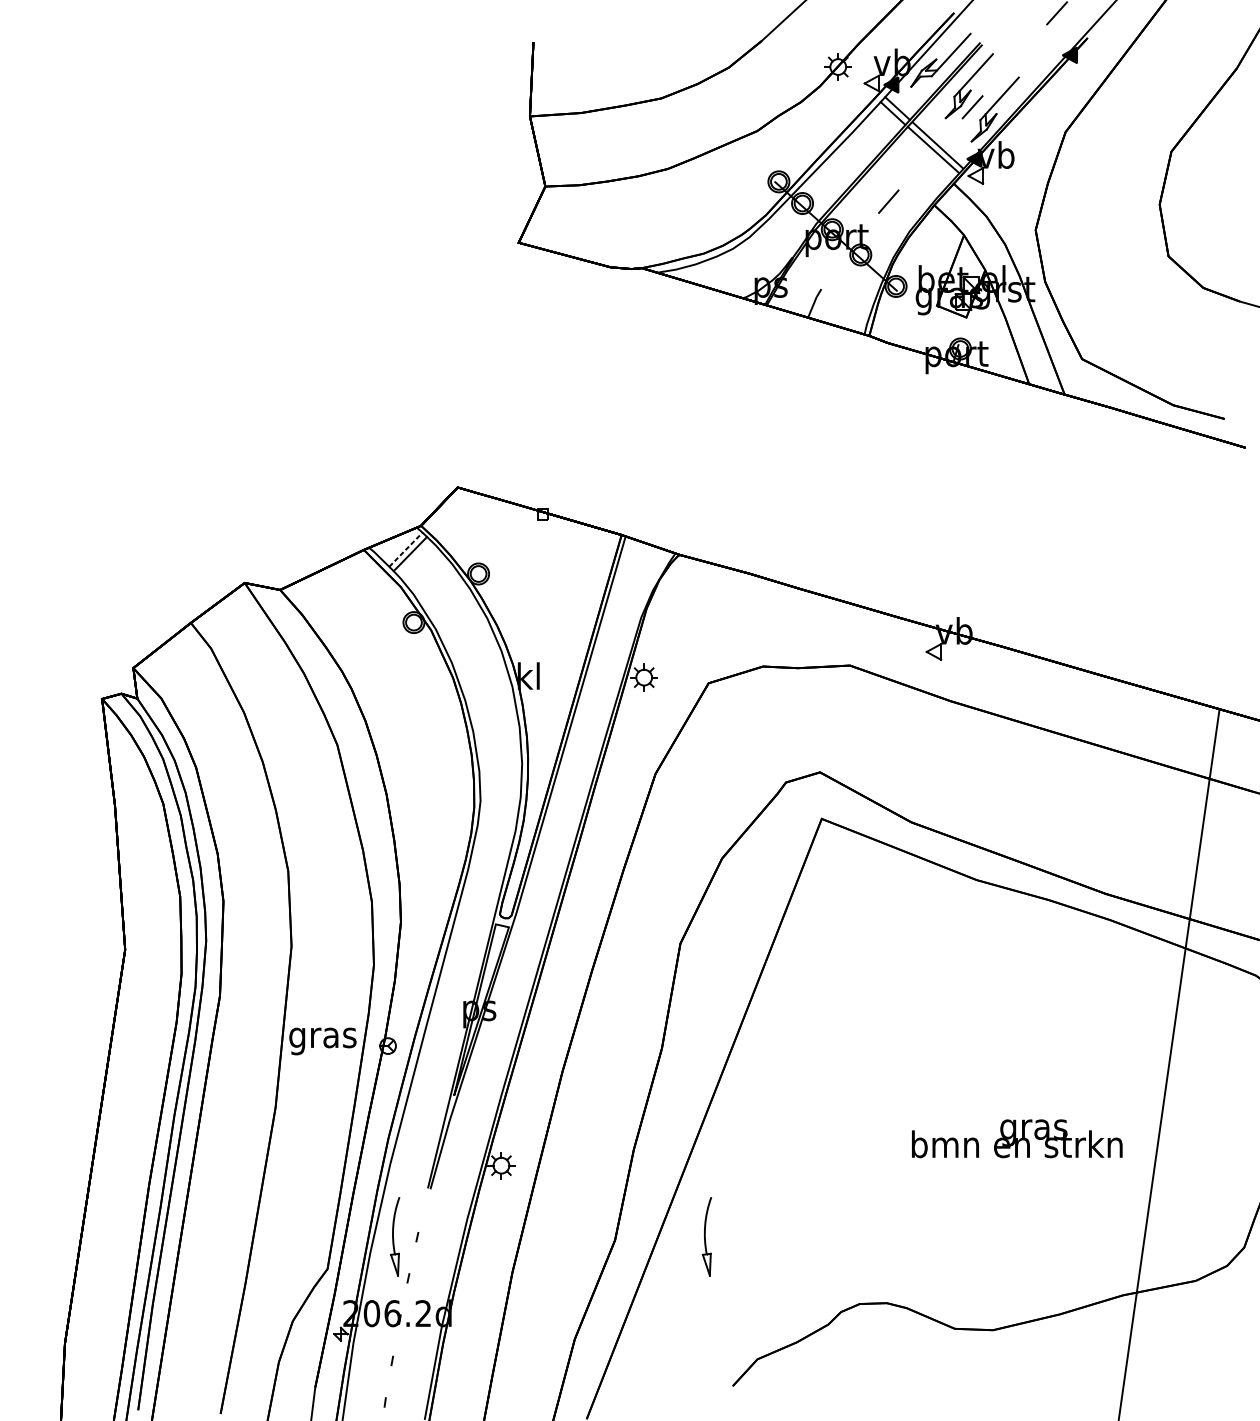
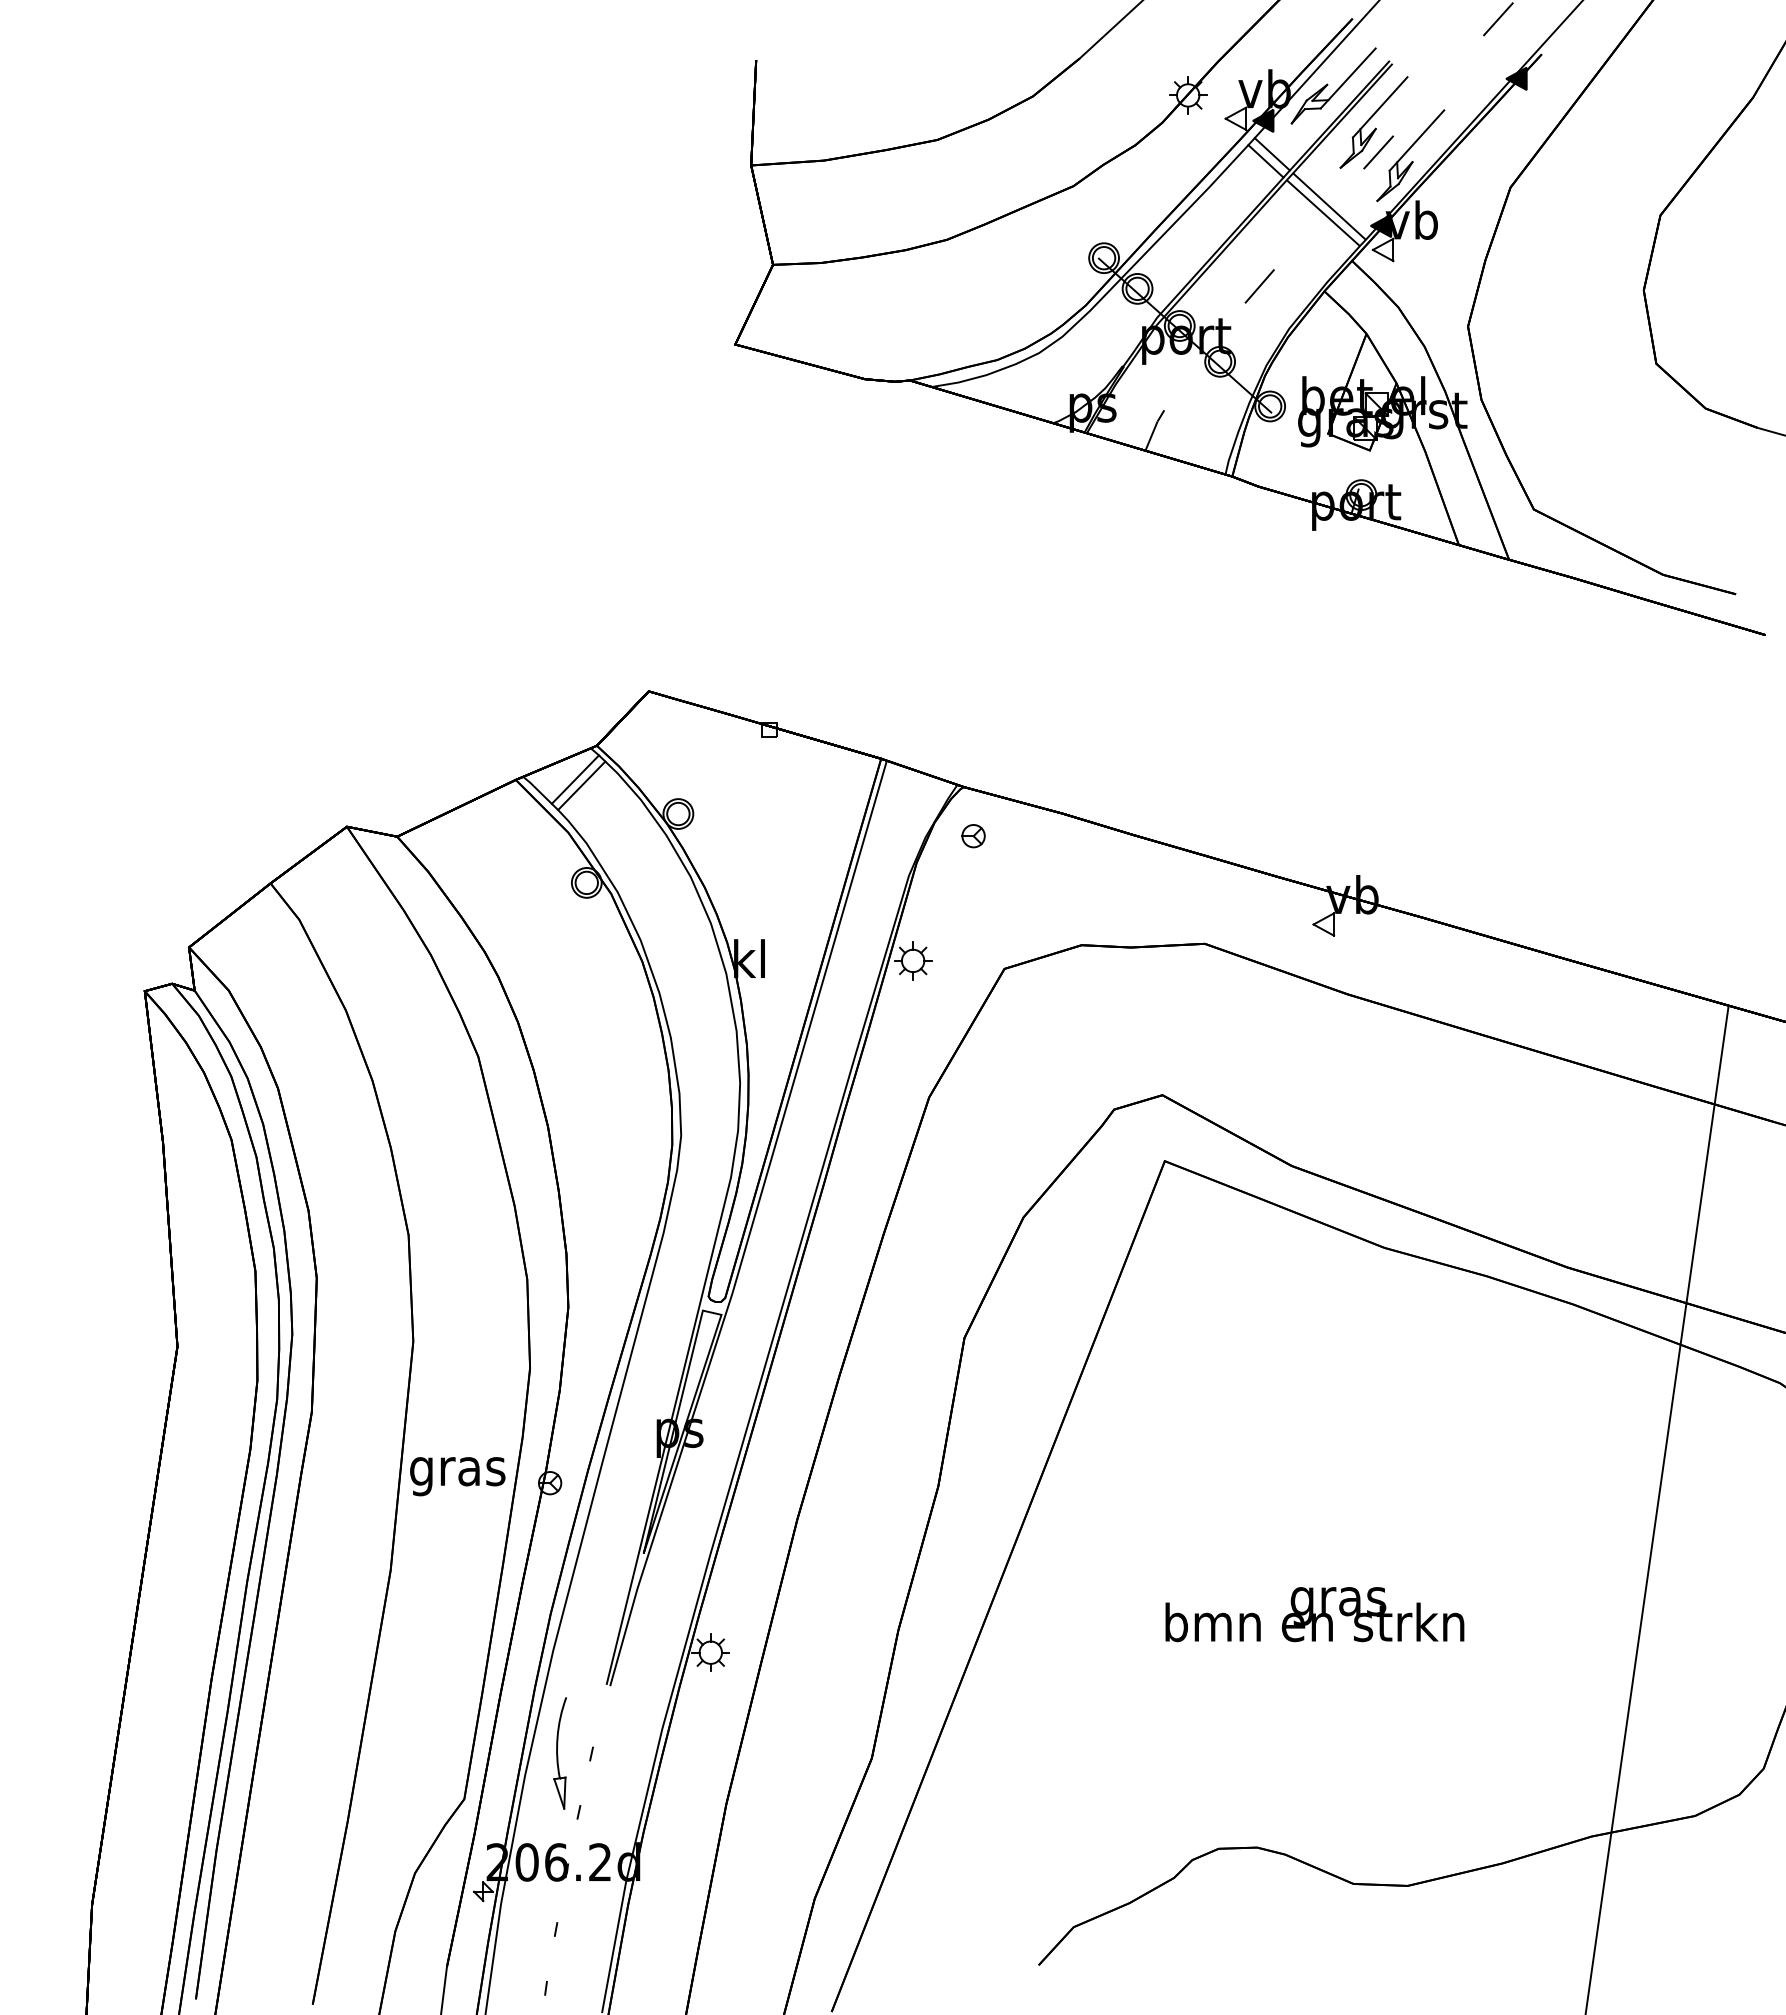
line: (406, 549) -> (575, 779), dashed -> solid
part: (686, 589) -> (973, 836), added
text: (1016, 1138) -> (1314, 1614), moved
part: (706, 1236) -> (1001, 1753), removed

